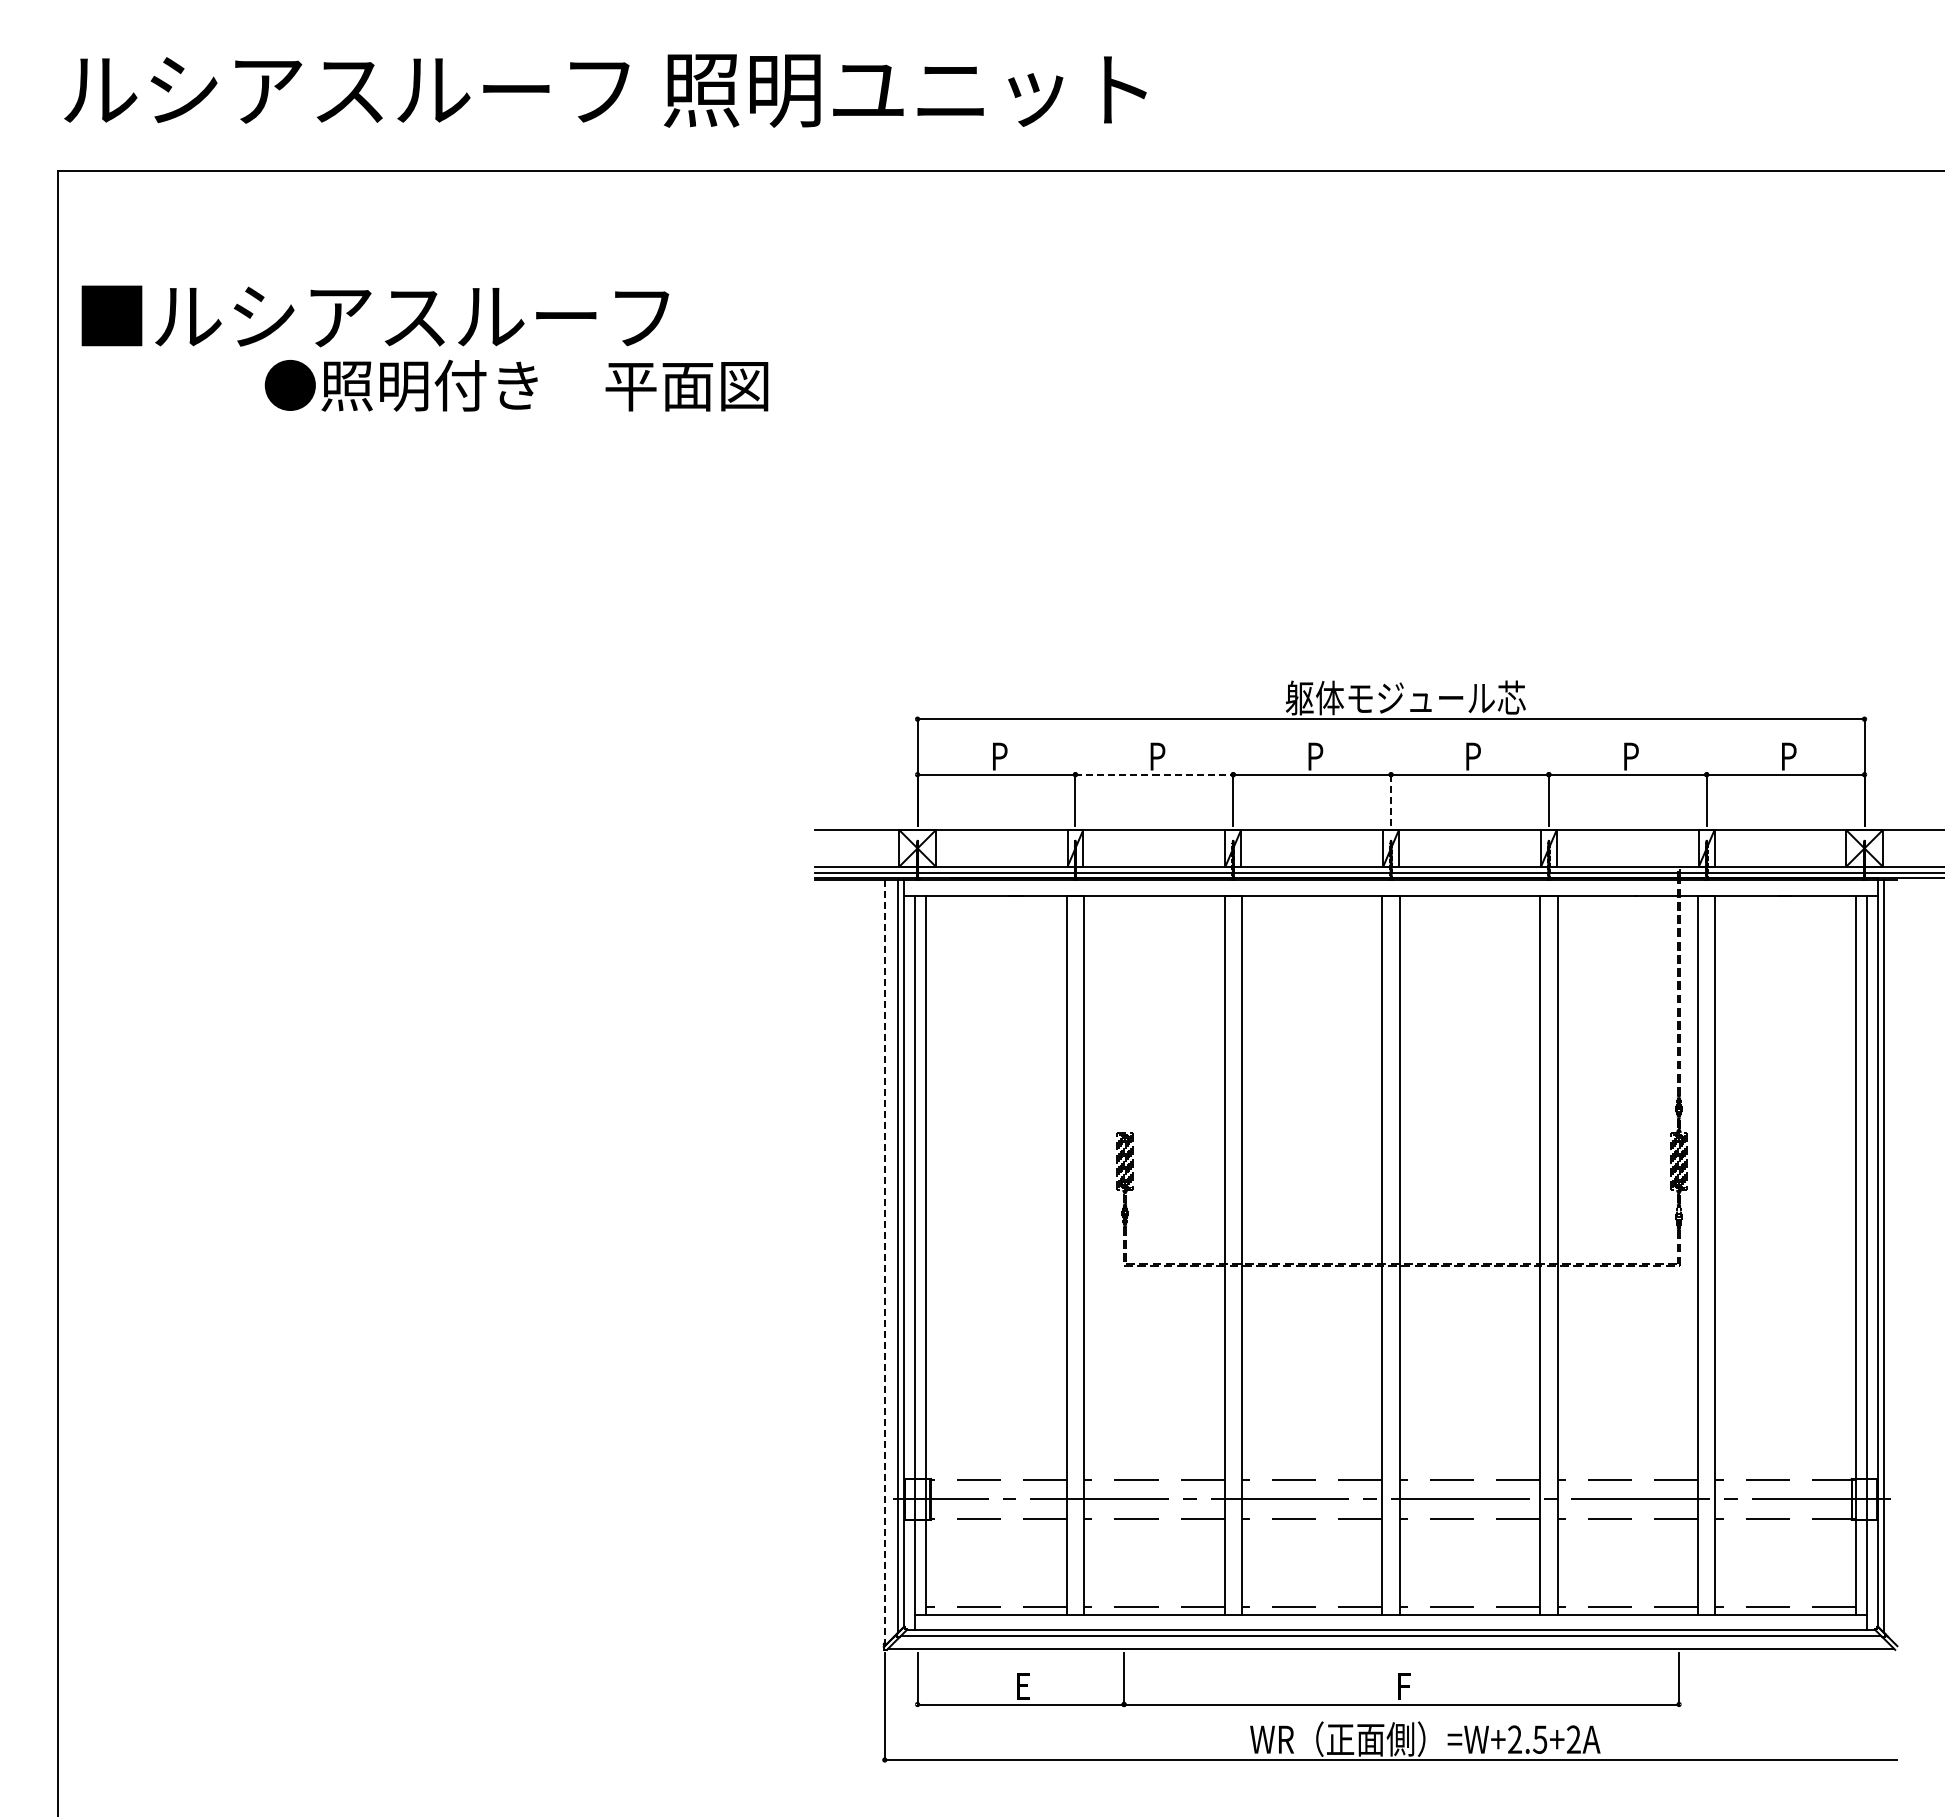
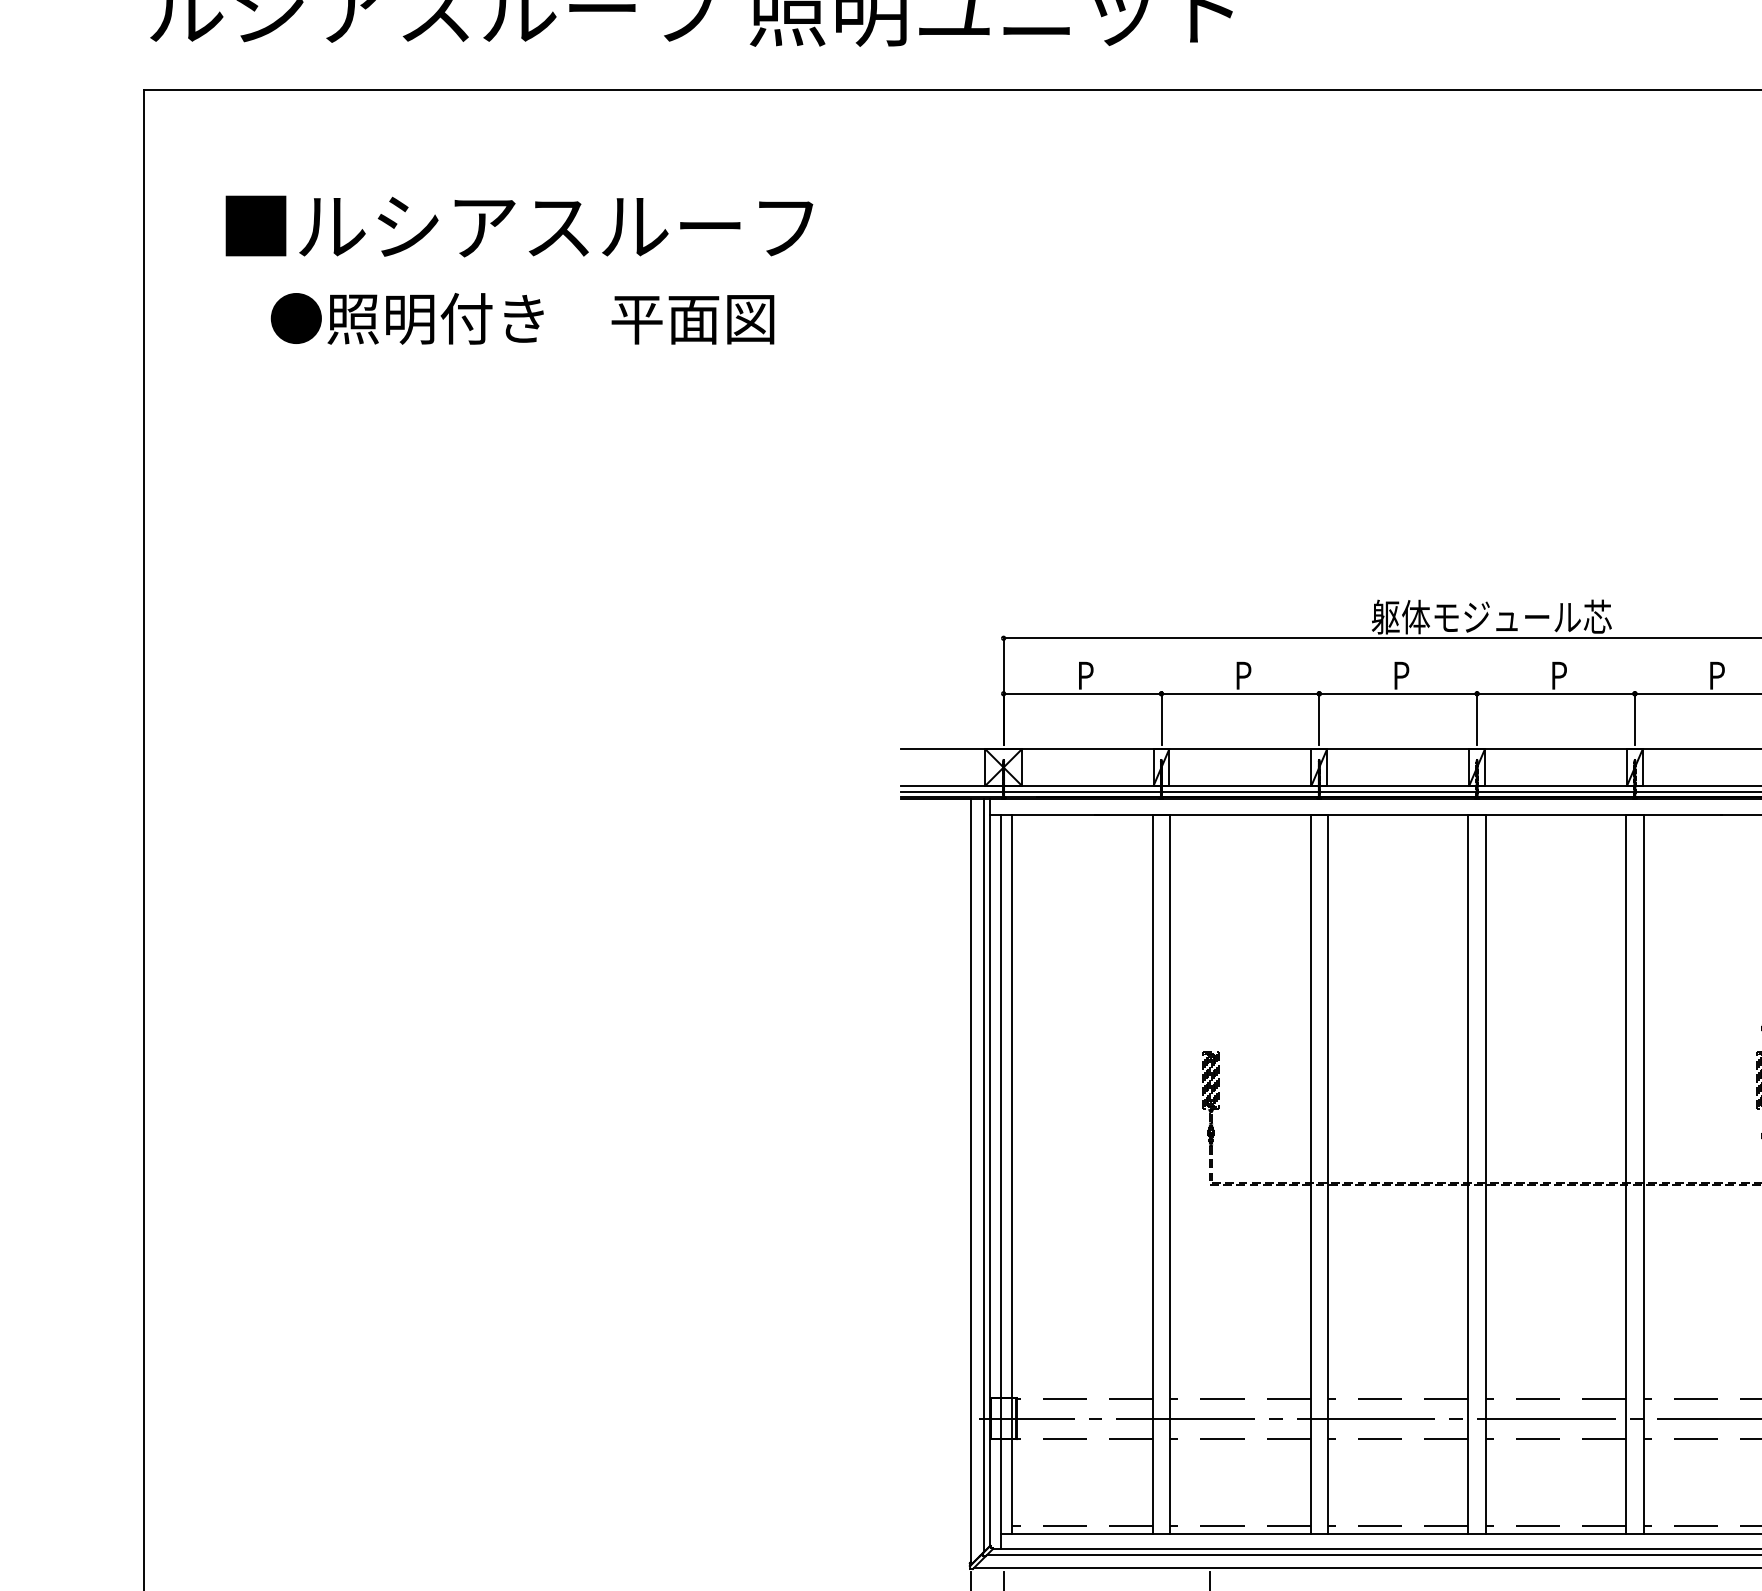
text: (375, 316) -> (519, 226), moved
text: (516, 385) -> (522, 318), moved
line: (1154, 774) -> (1240, 693), dashed -> solid
line: (1391, 799) -> (1477, 718), dashed -> solid
line: (884, 1263) -> (970, 1182), dashed -> solid

